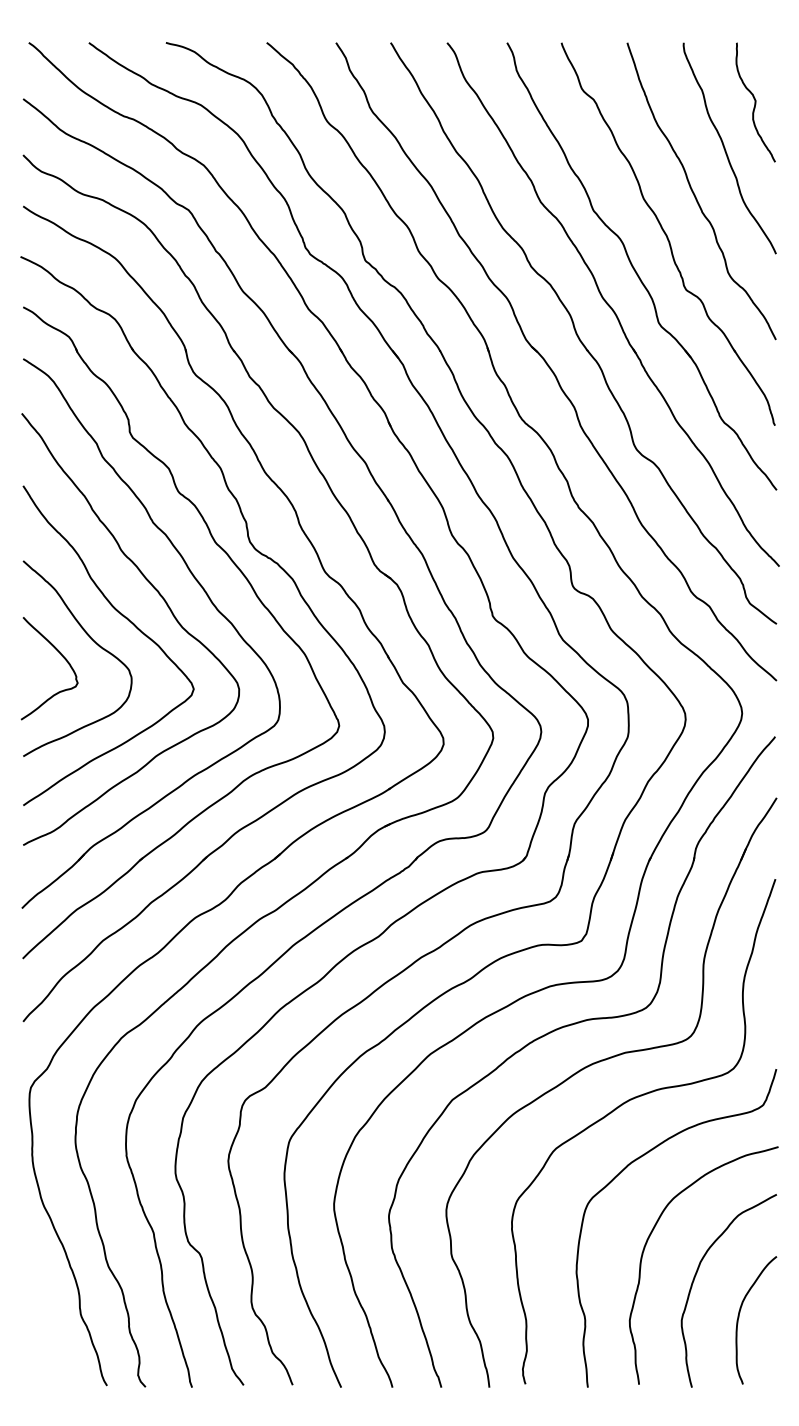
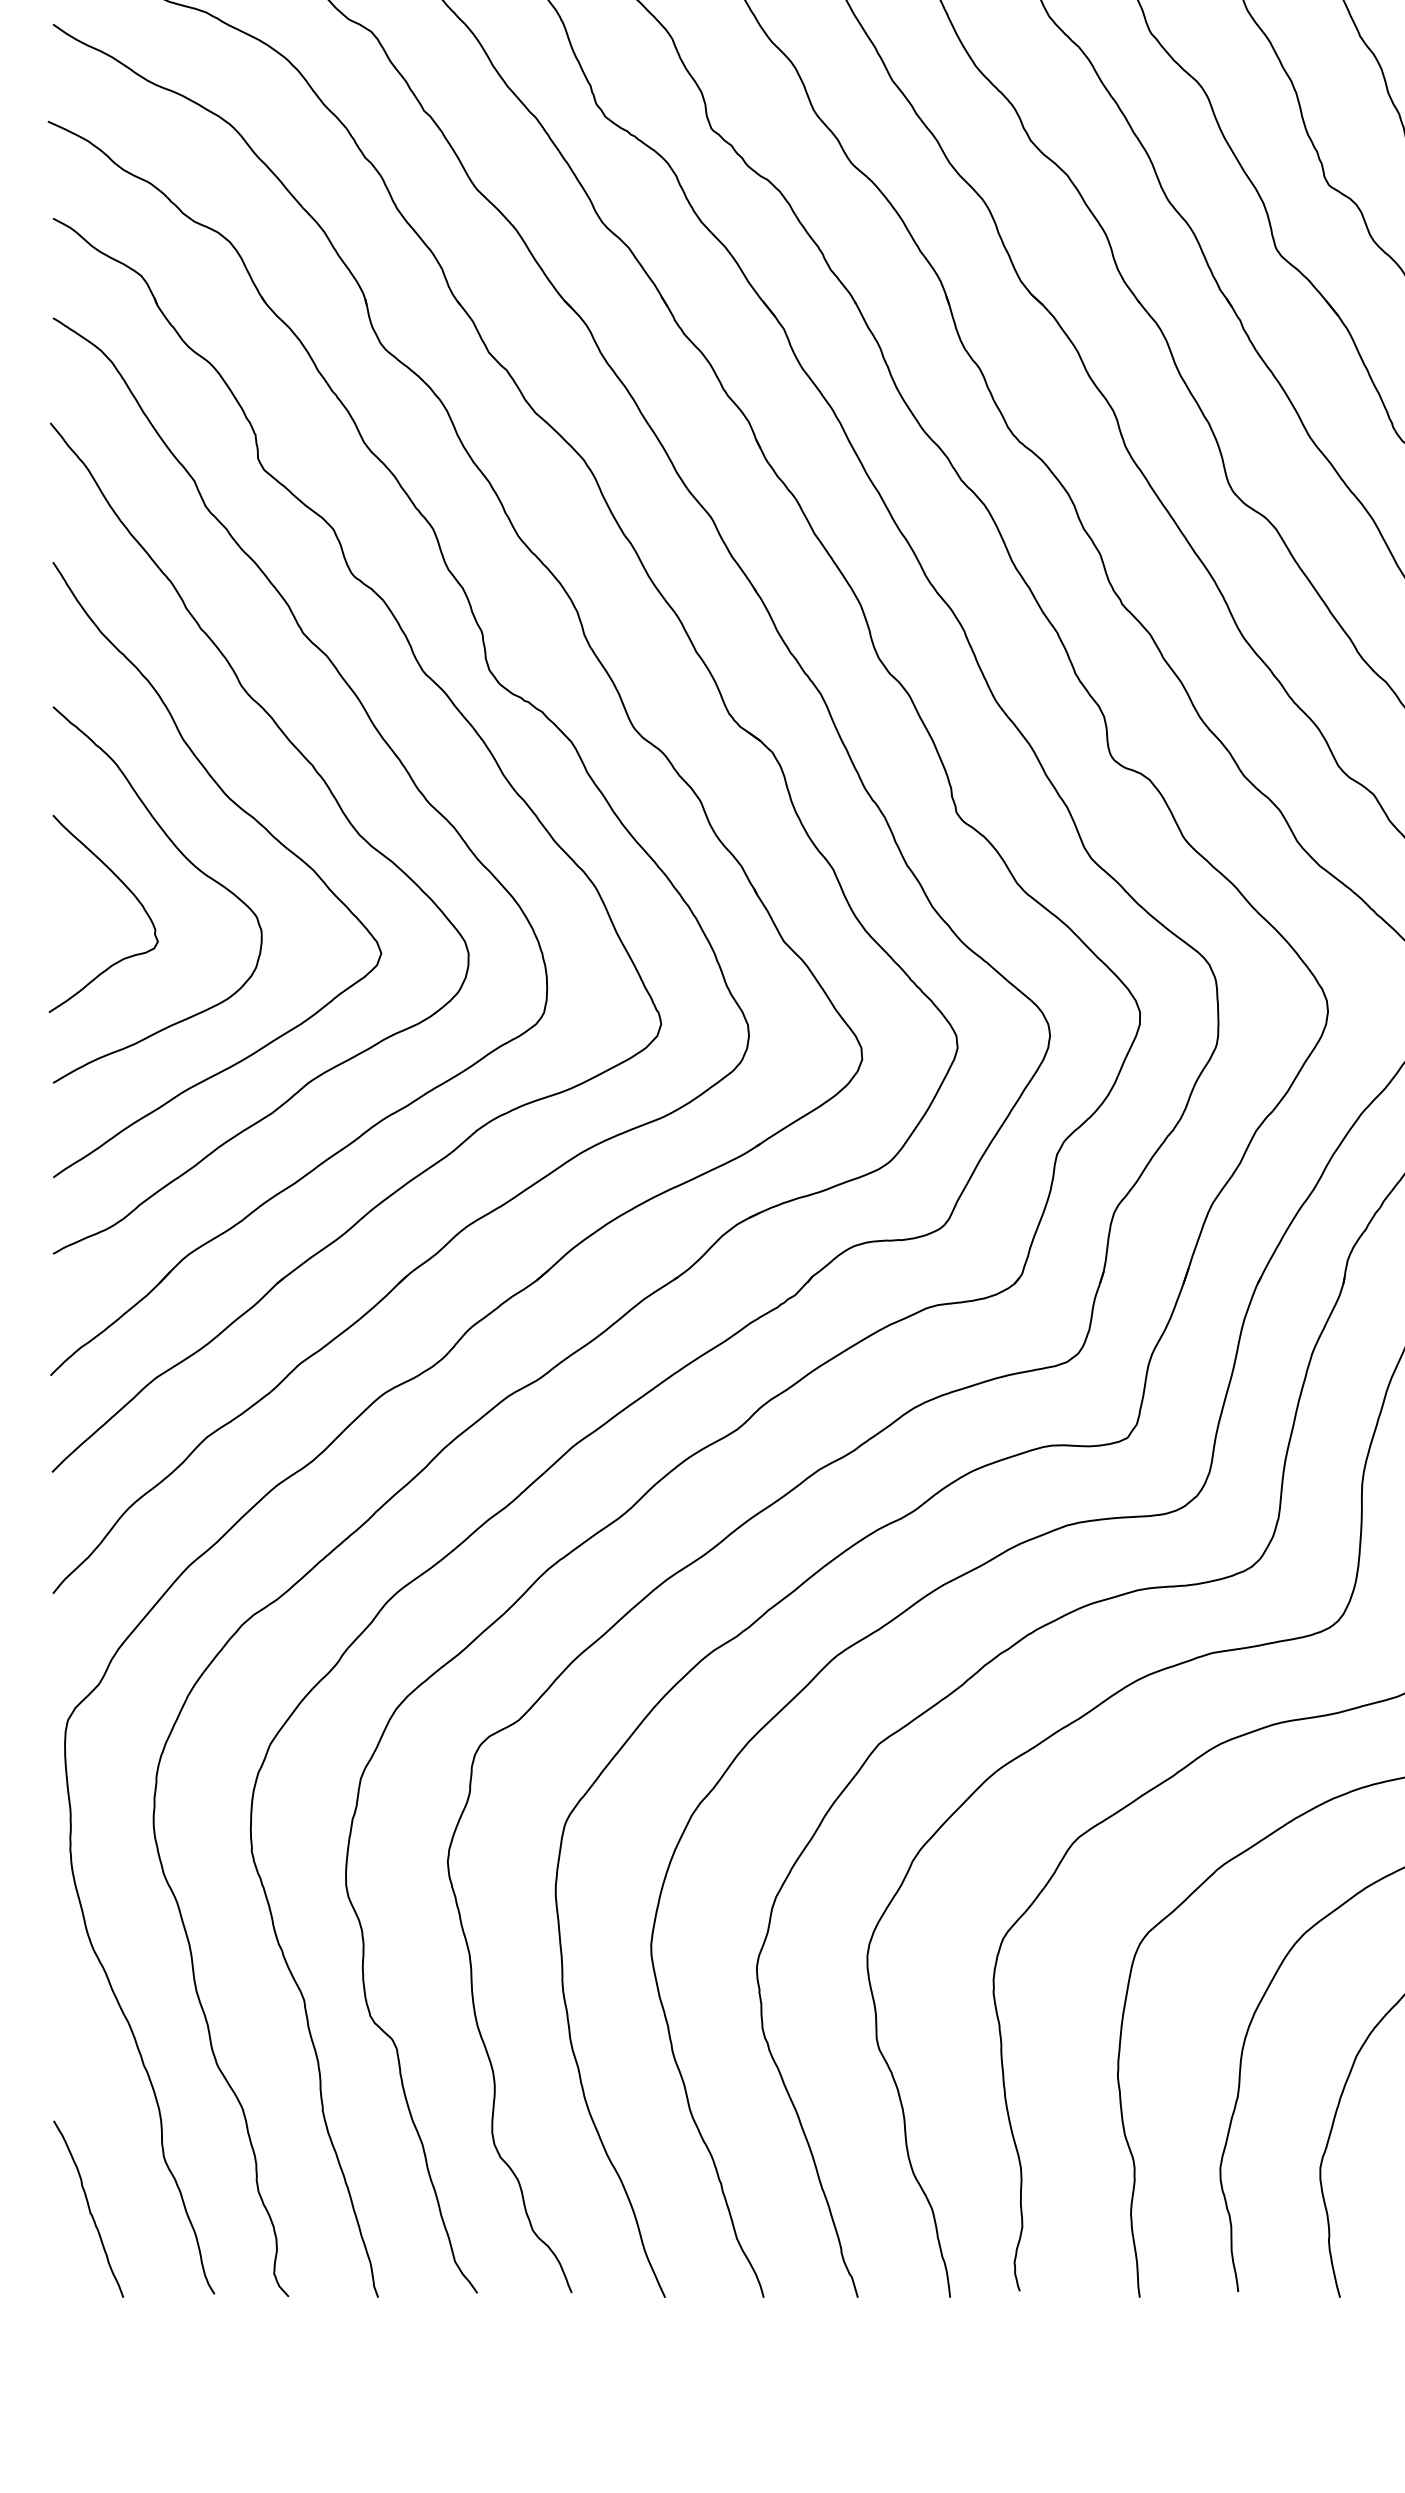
curve: (41, 1341) -> (88, 2208), added

